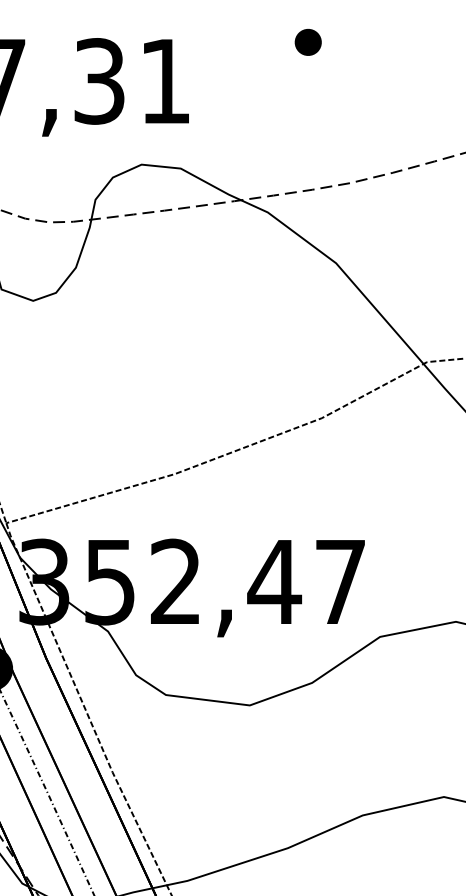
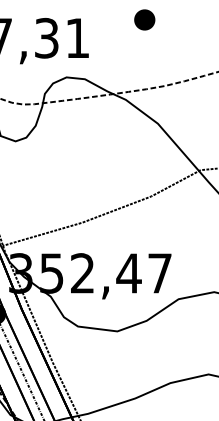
part: (307, 41) -> (144, 19), size x1.67

